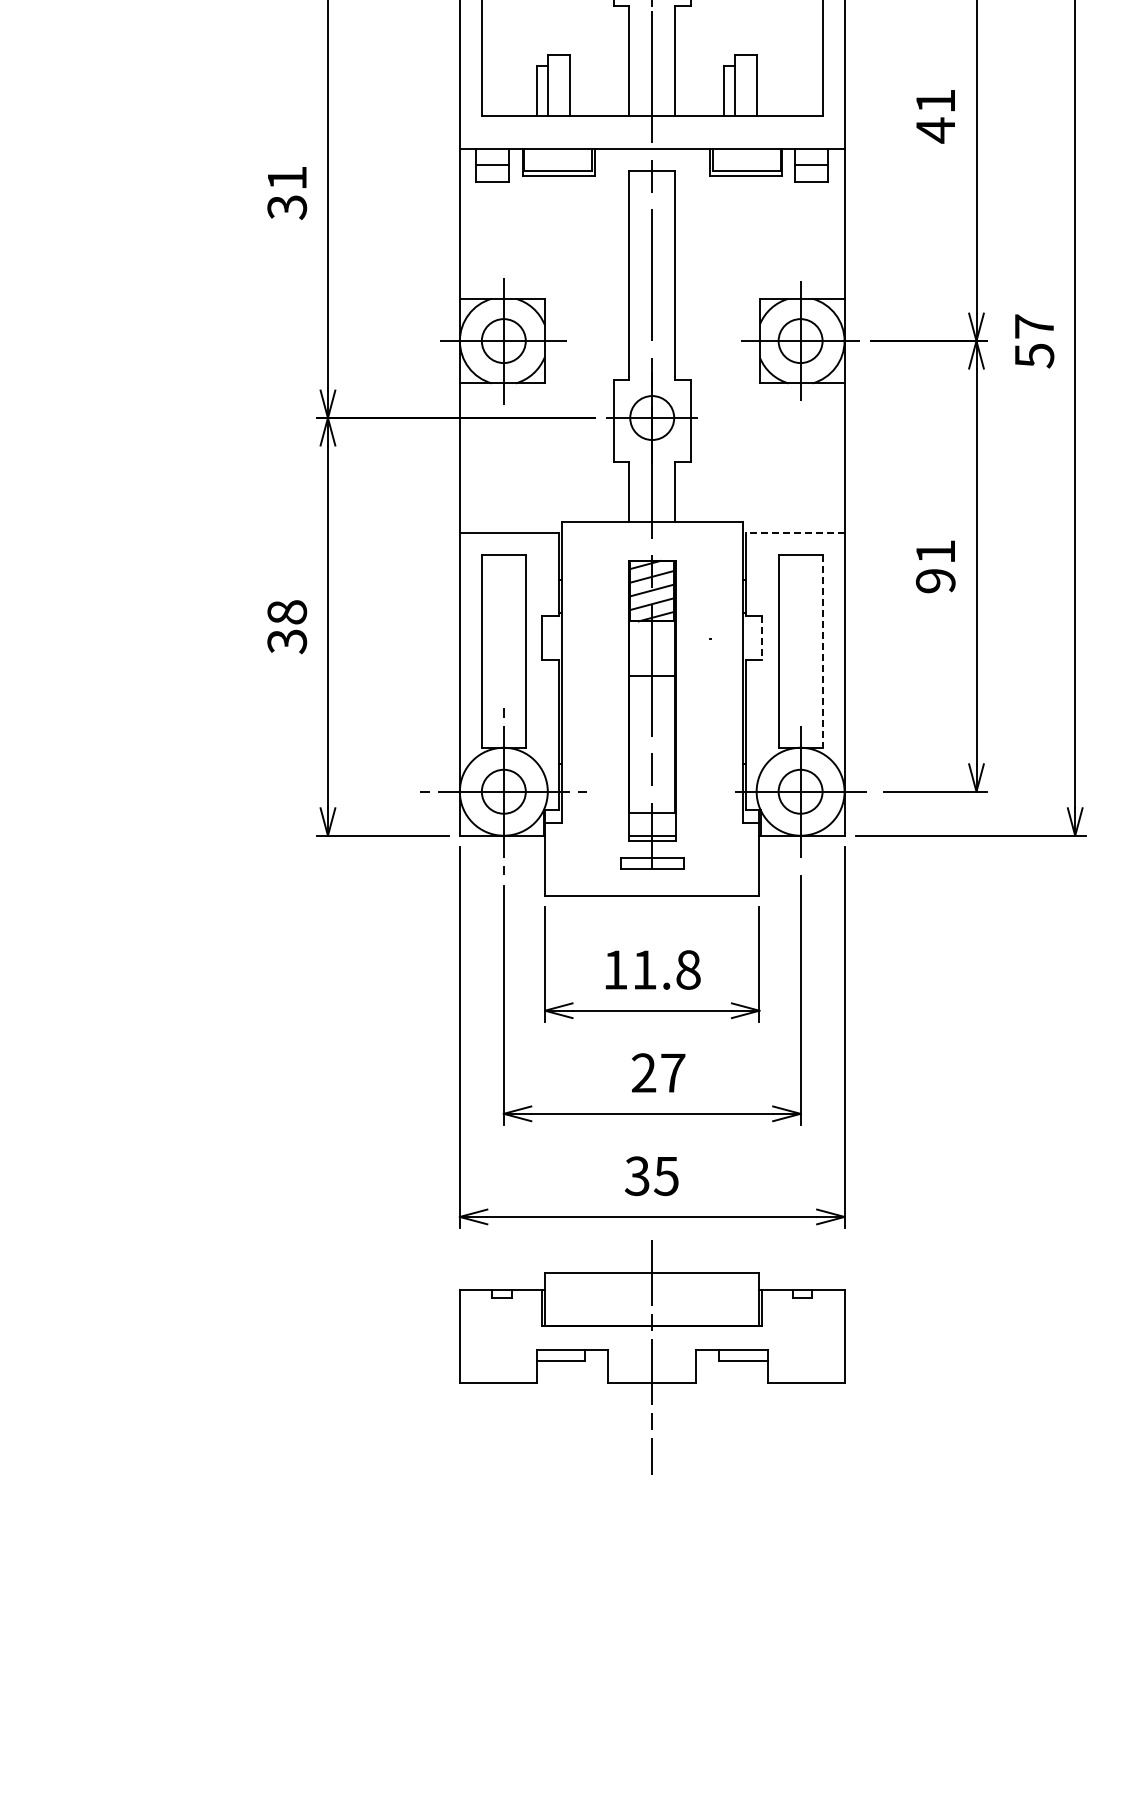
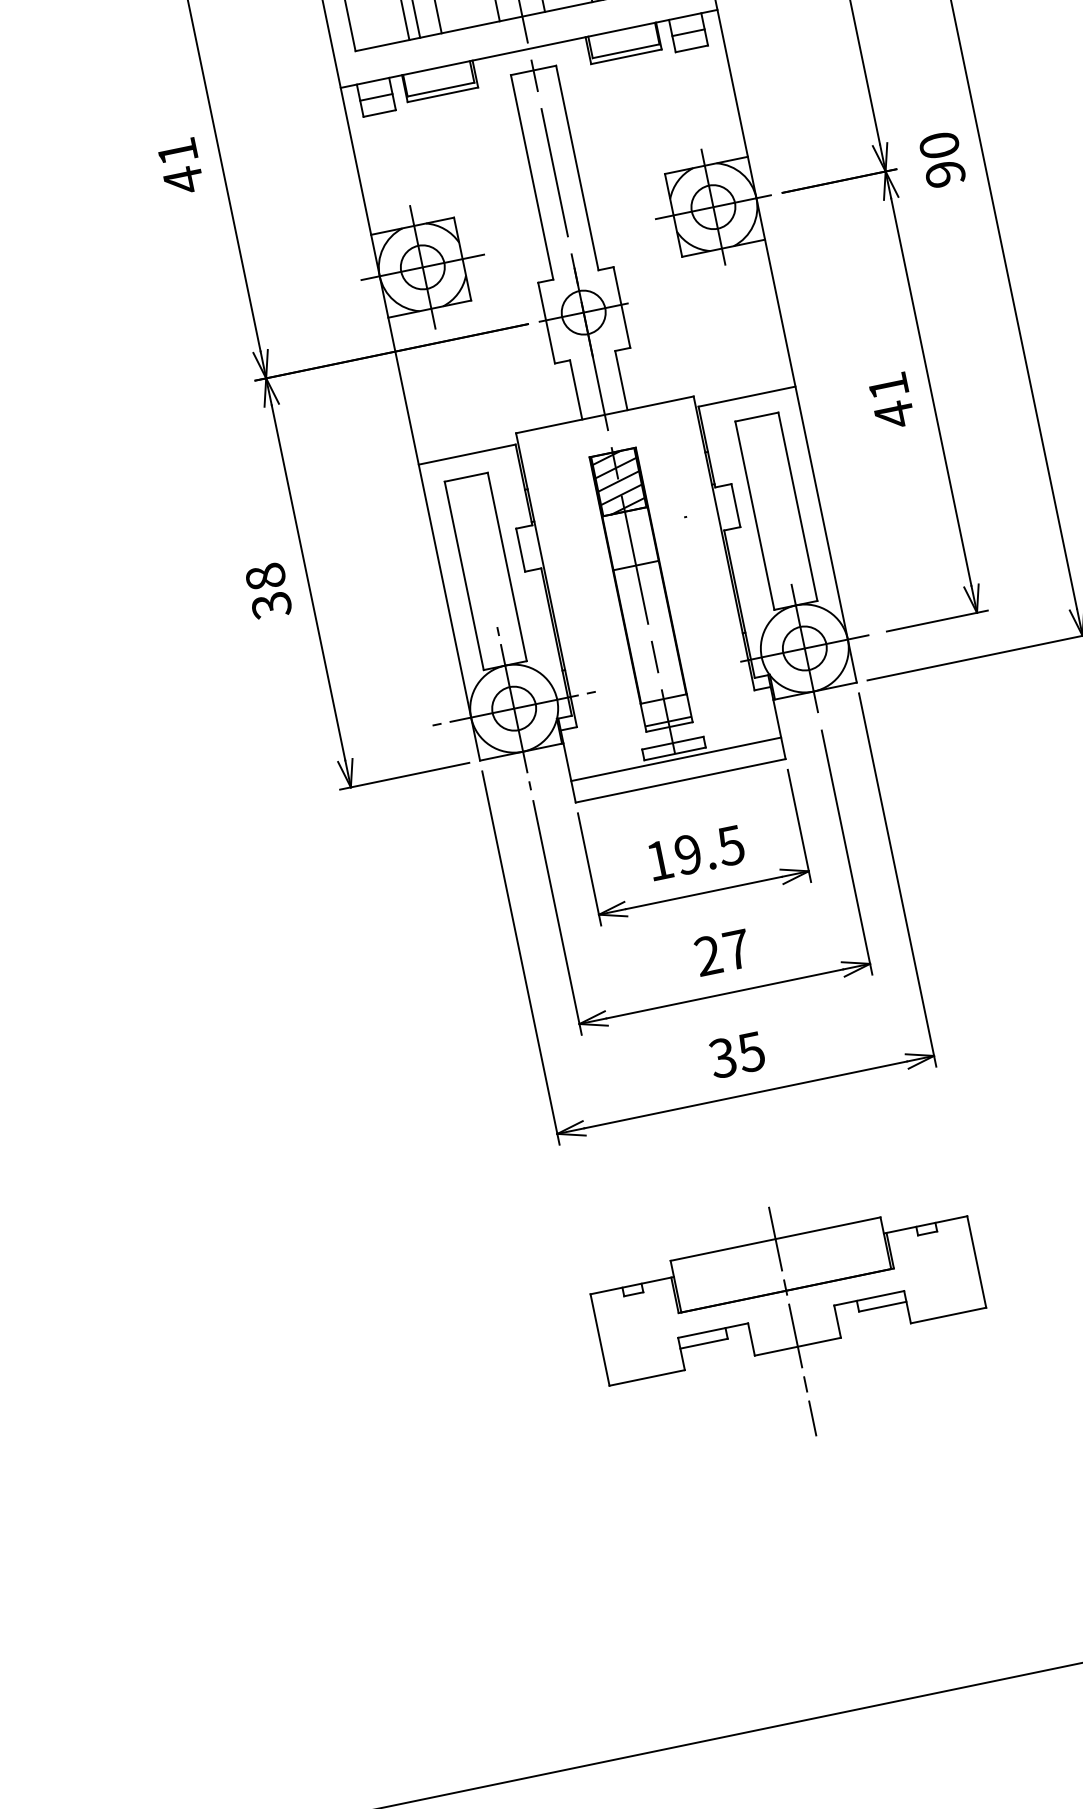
text: (287, 207) -> (183, 180), 31 -> 41
text: (1034, 341) -> (942, 160), 57 -> 90
line: (794, 533) -> (746, 396), dashed -> solid
text: (935, 581) -> (894, 415), 91 -> 41
line: (762, 637) -> (736, 505), dashed -> solid
line: (822, 652) -> (797, 507), dashed -> solid
line: (652, 874) -> (676, 759), added
text: (666, 969) -> (709, 849), 11.8 -> 19.5
part: (652, 1357) -> (792, 1321), moved

